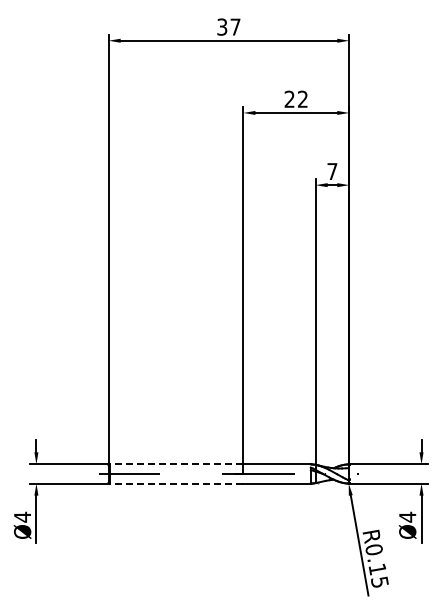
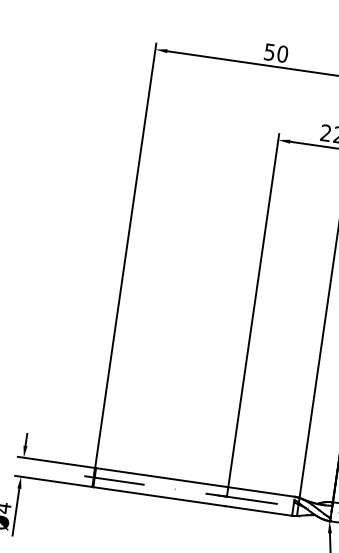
text: (228, 26) -> (275, 52), 37 -> 50
line: (176, 464) -> (162, 477), dashed -> solid
line: (176, 483) -> (159, 496), dashed -> solid

